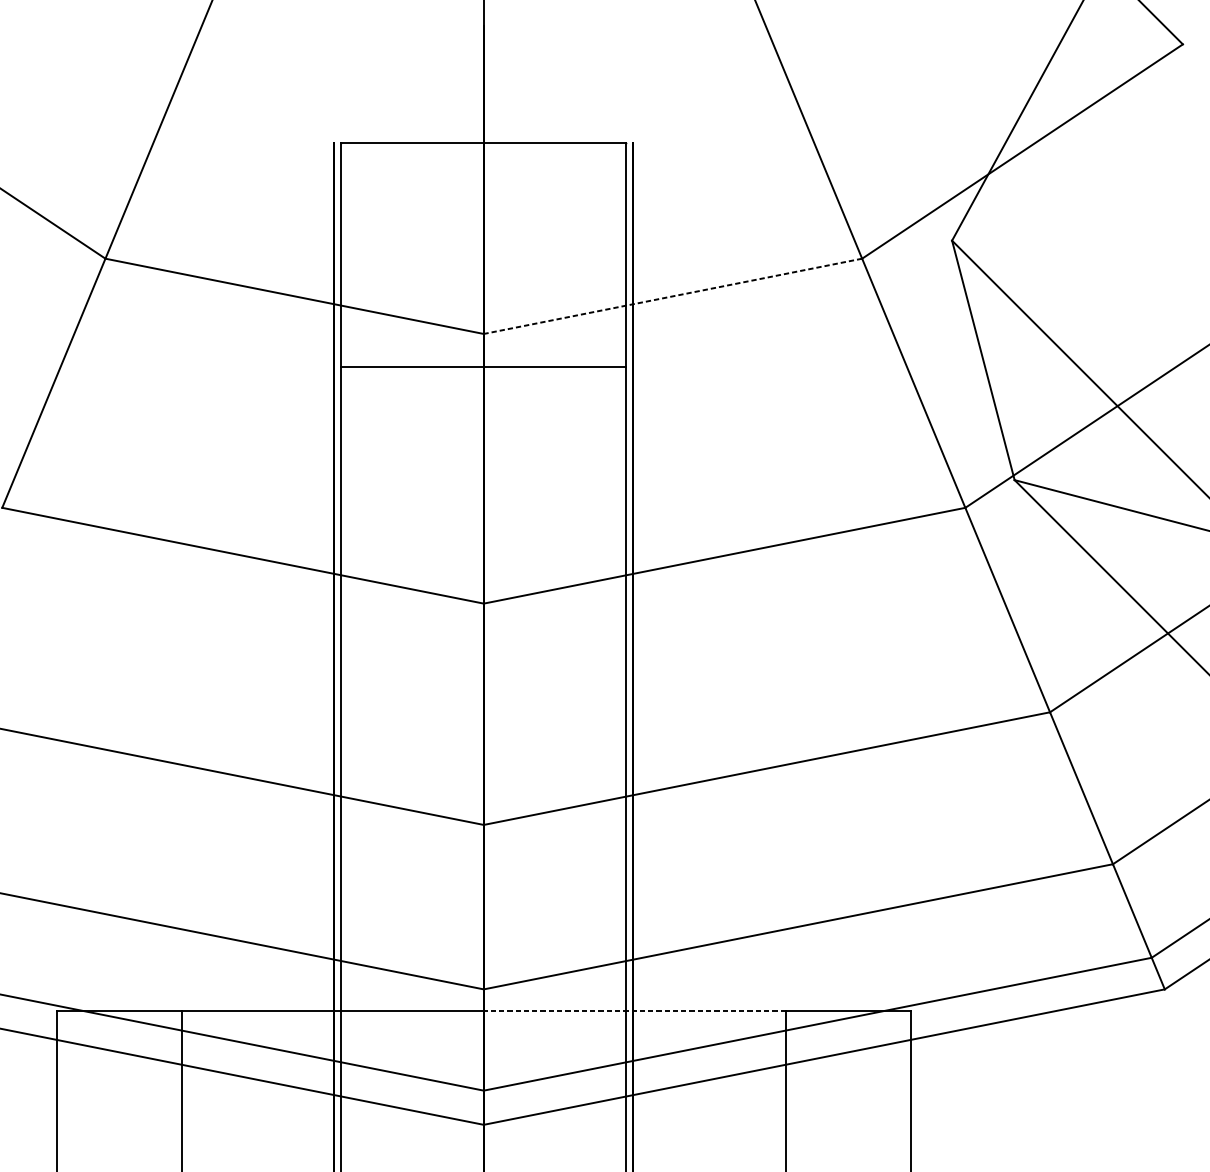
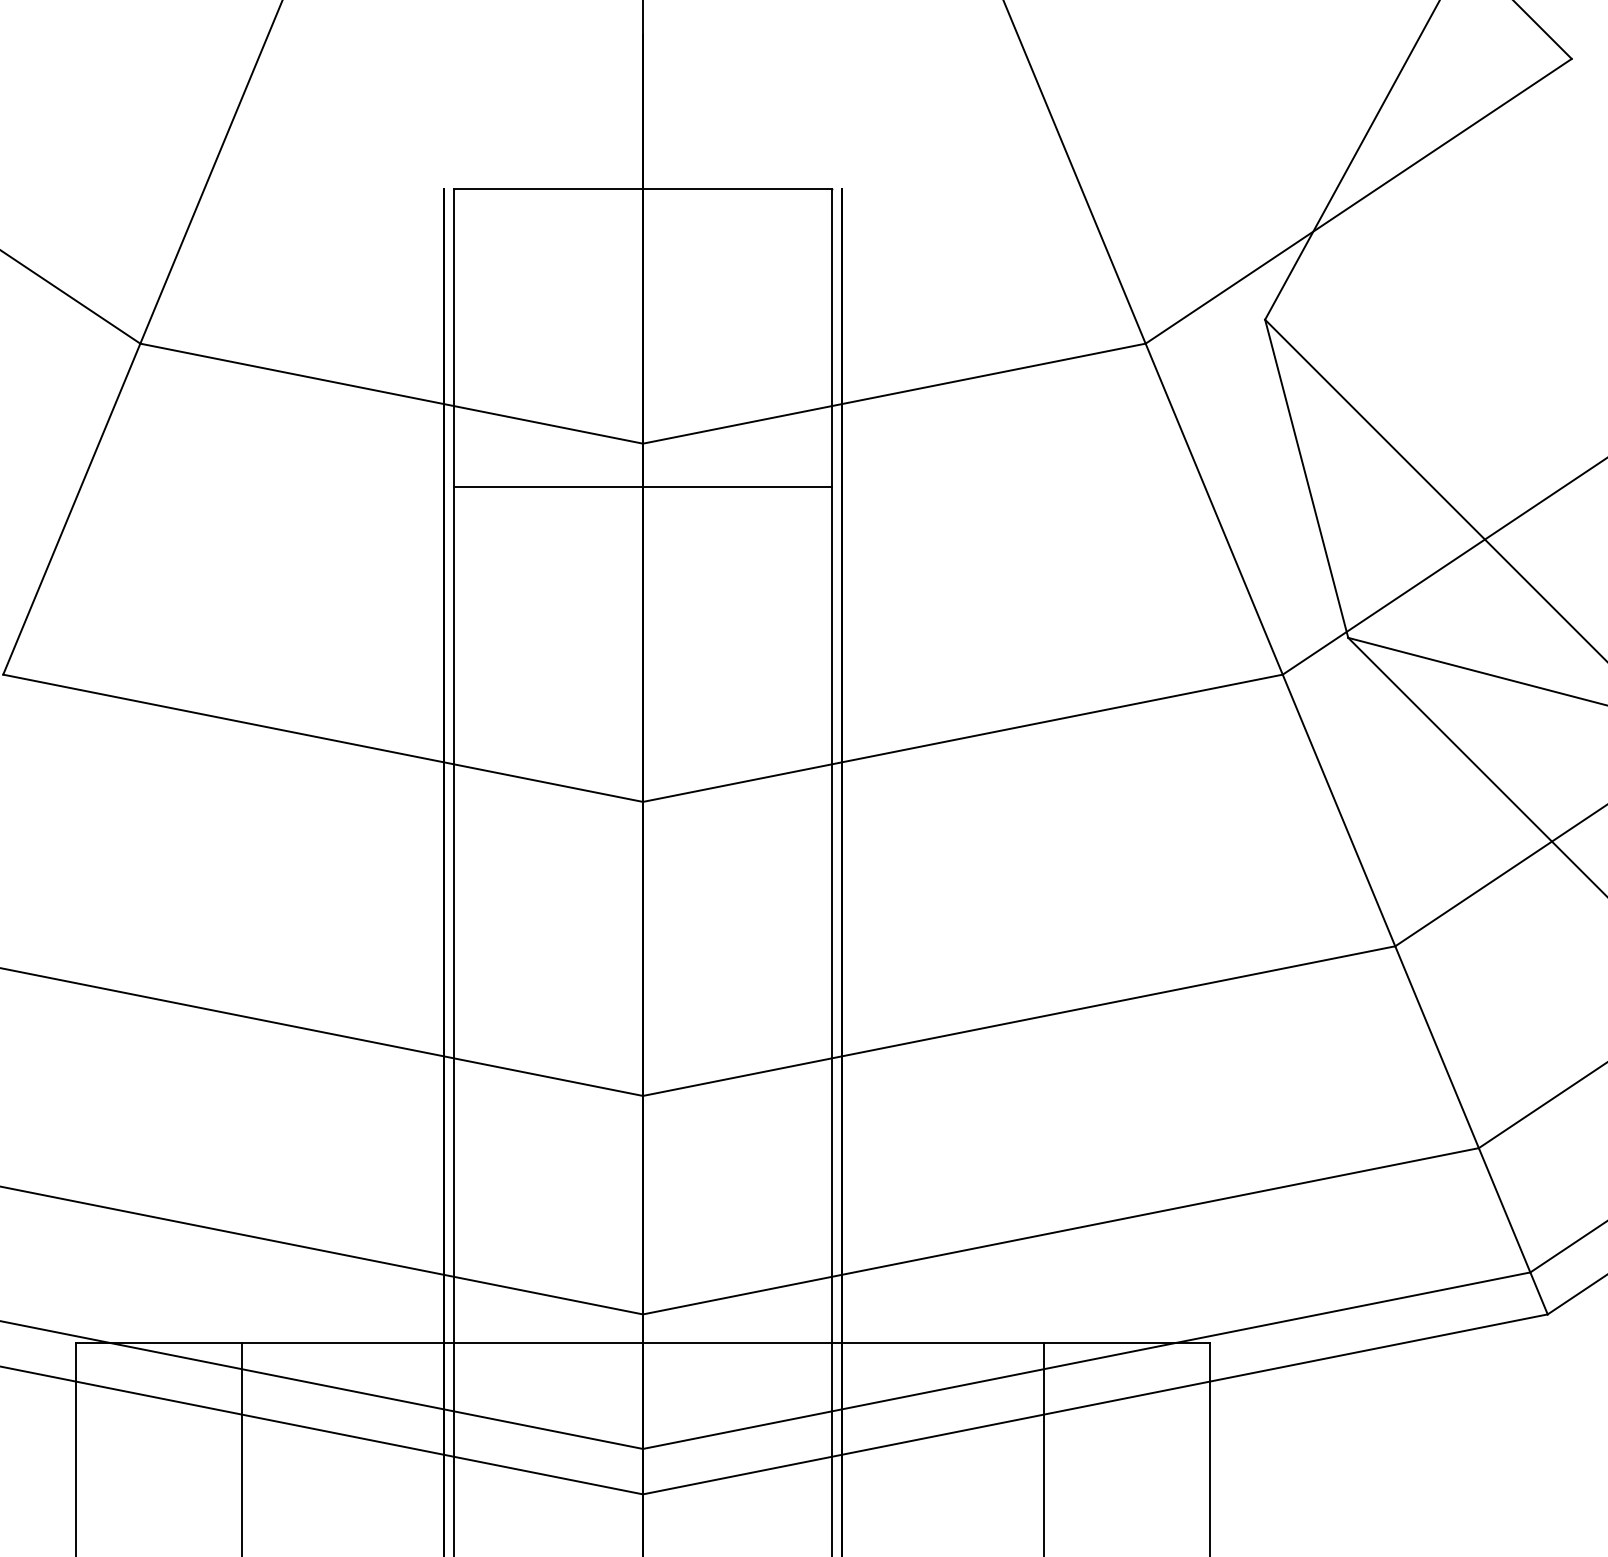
line: (672, 296) -> (893, 393), dashed -> solid
line: (634, 1011) -> (843, 1343), dashed -> solid

